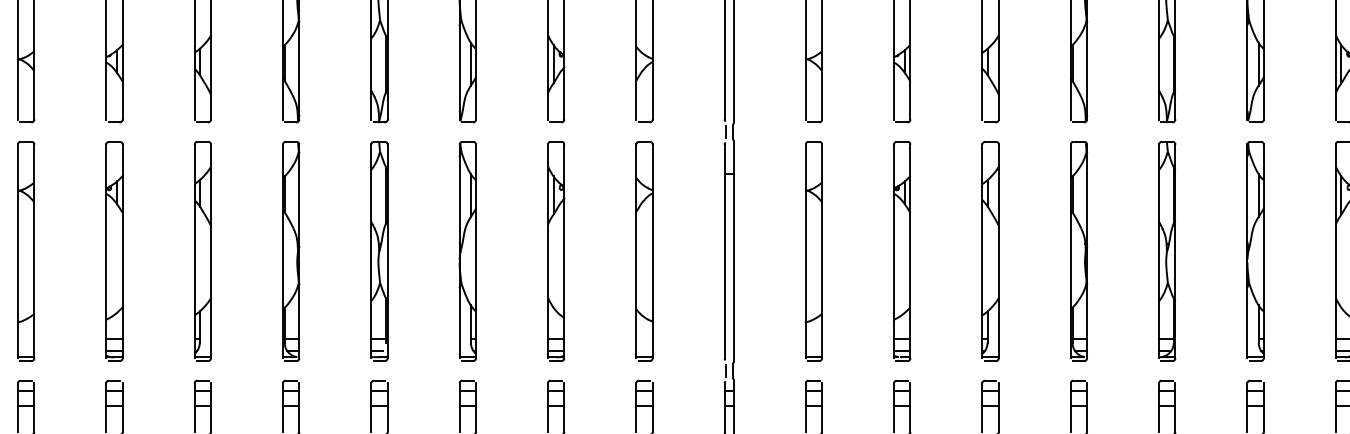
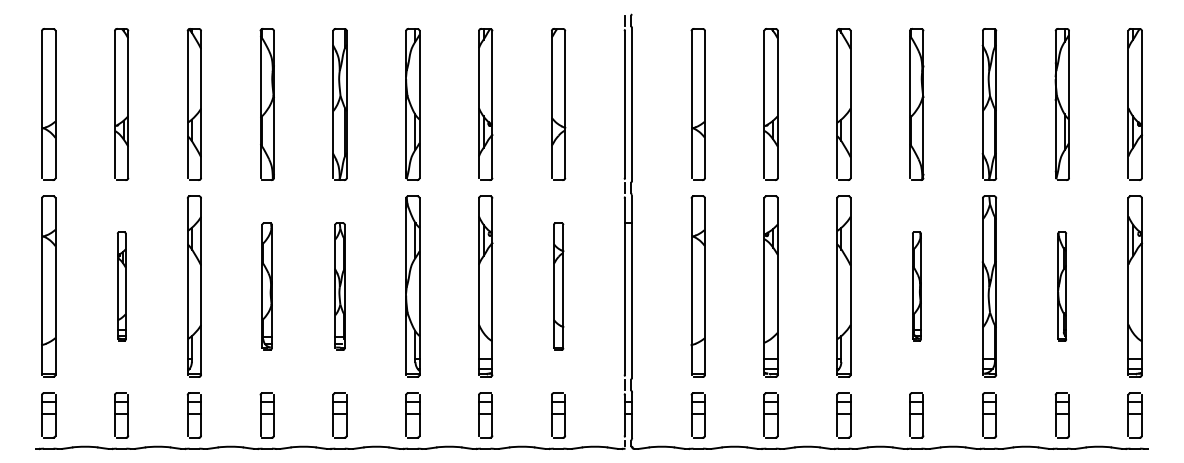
part: (114, 251) -> (121, 286), size x0.6
part: (290, 251) -> (266, 286), size x0.7
part: (378, 251) -> (339, 286), size x0.7
part: (644, 251) -> (558, 286), size x0.7
part: (1078, 251) -> (916, 286), size x0.6
part: (1254, 251) -> (1061, 286), size x0.6

